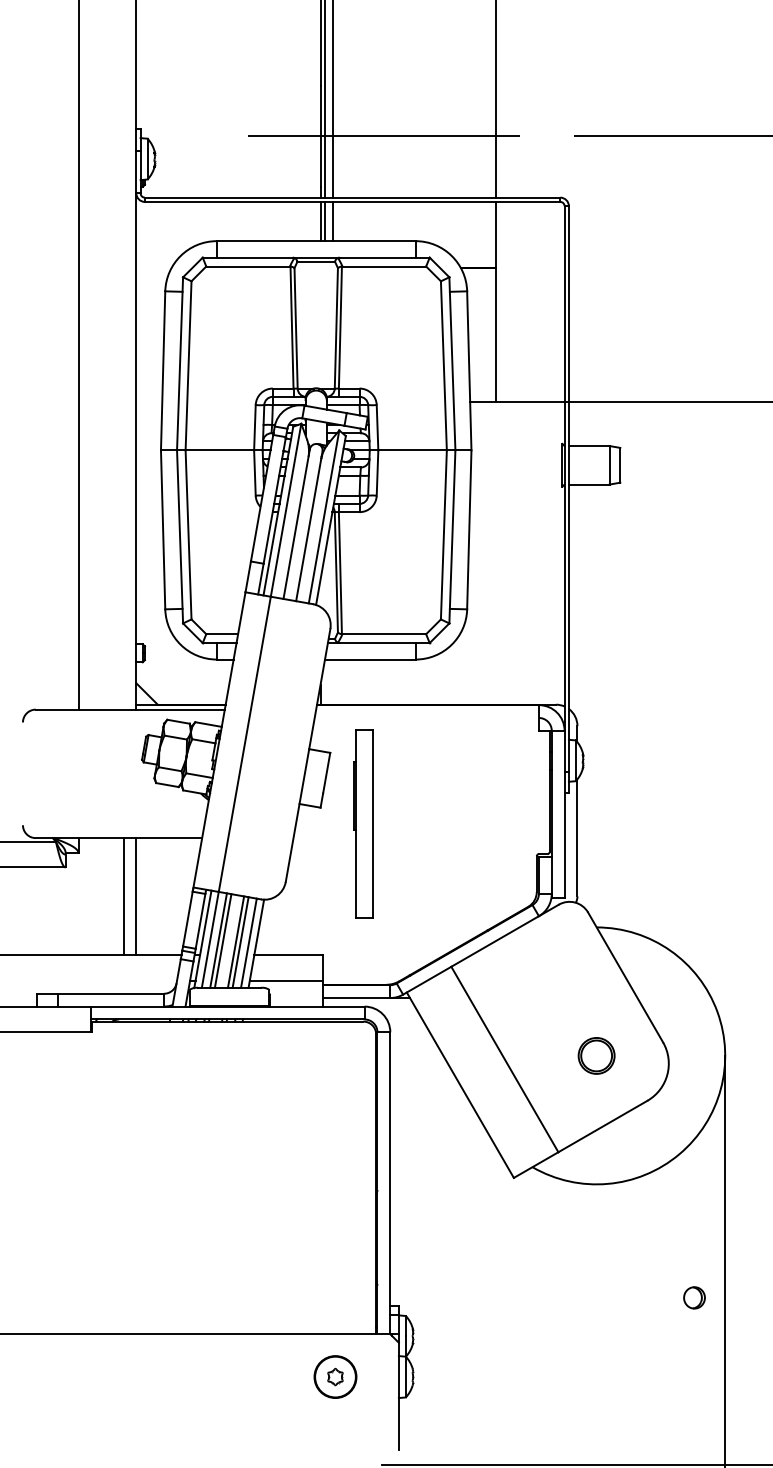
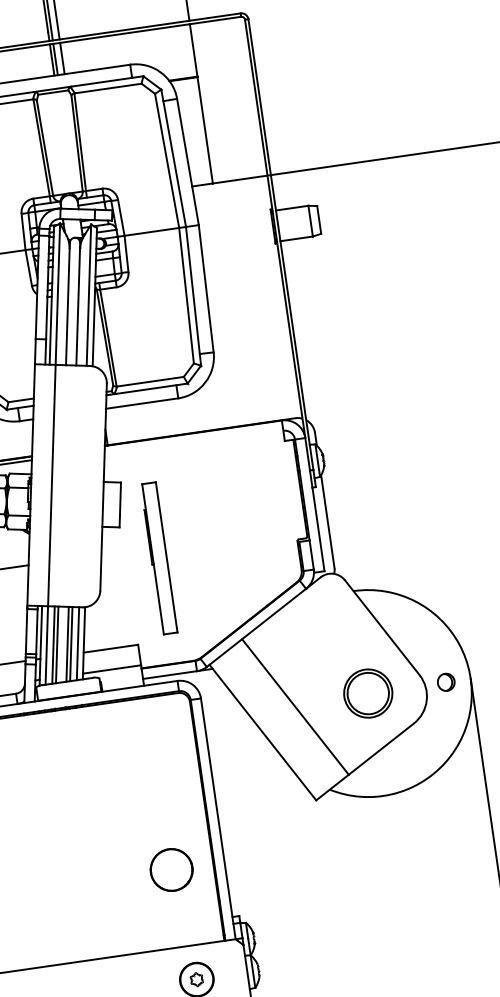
part: (363, 823) -> (158, 558), moved
part: (596, 1055) -> (368, 693), size x1.67
circle: (323, 1237) -> (171, 869), added
part: (694, 1297) -> (446, 682), moved

